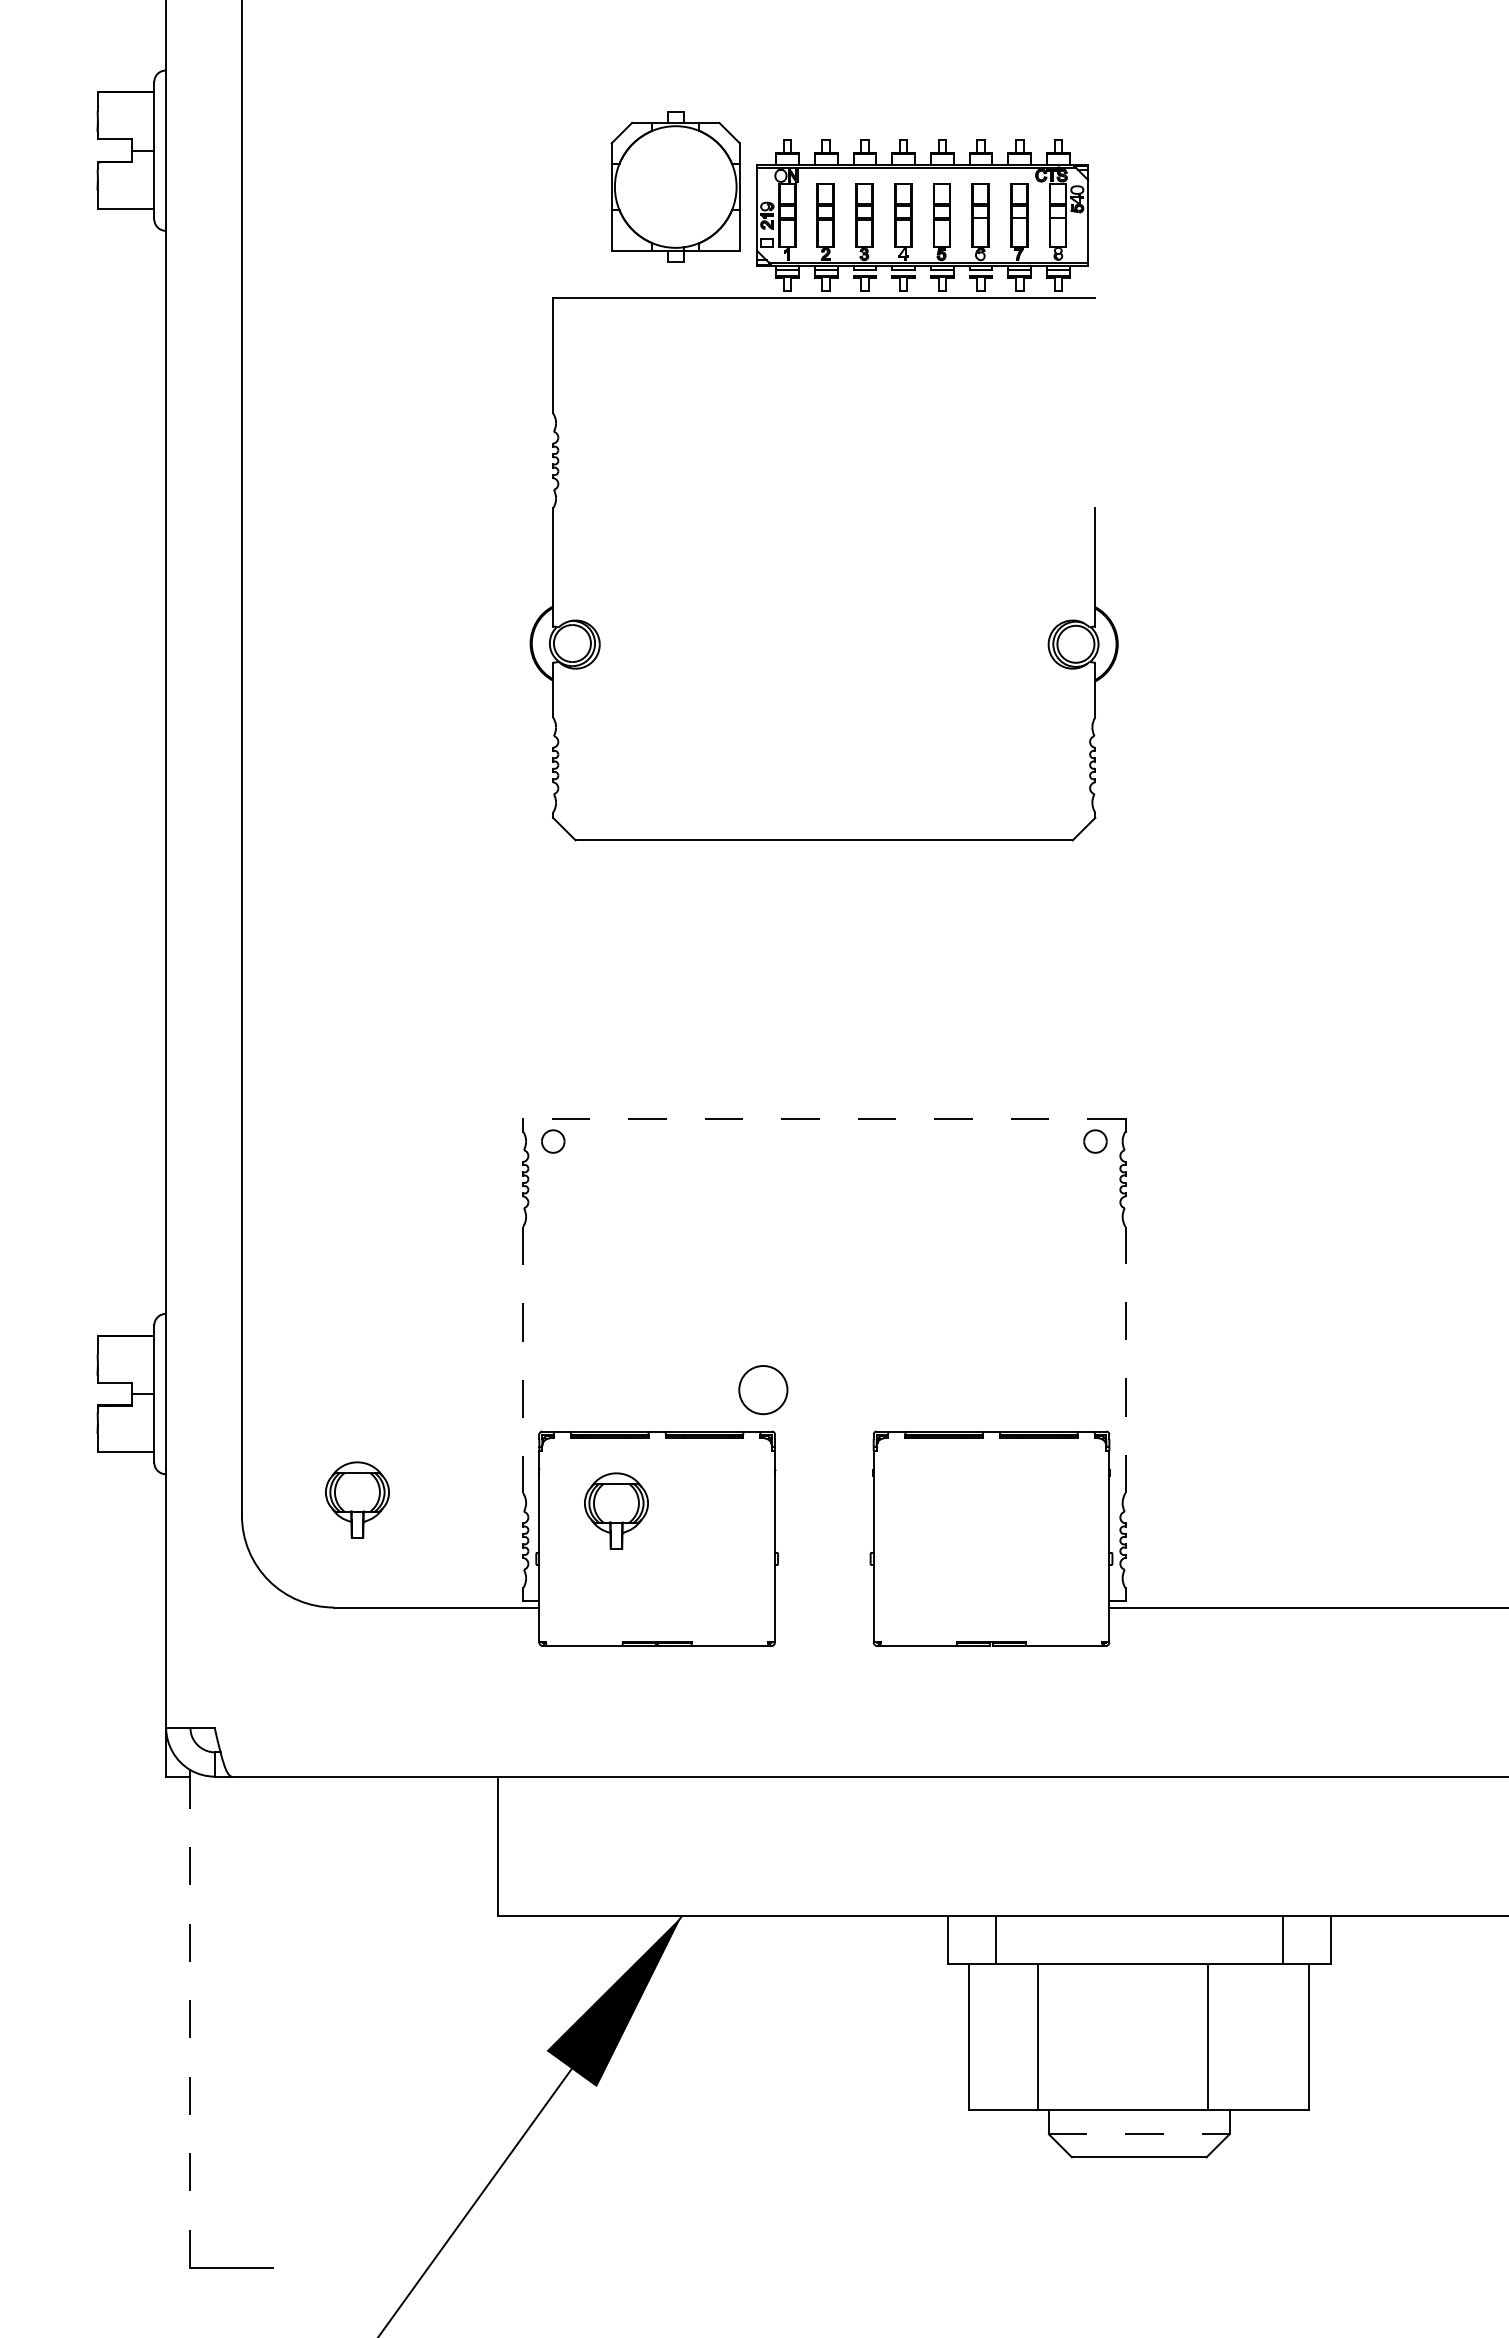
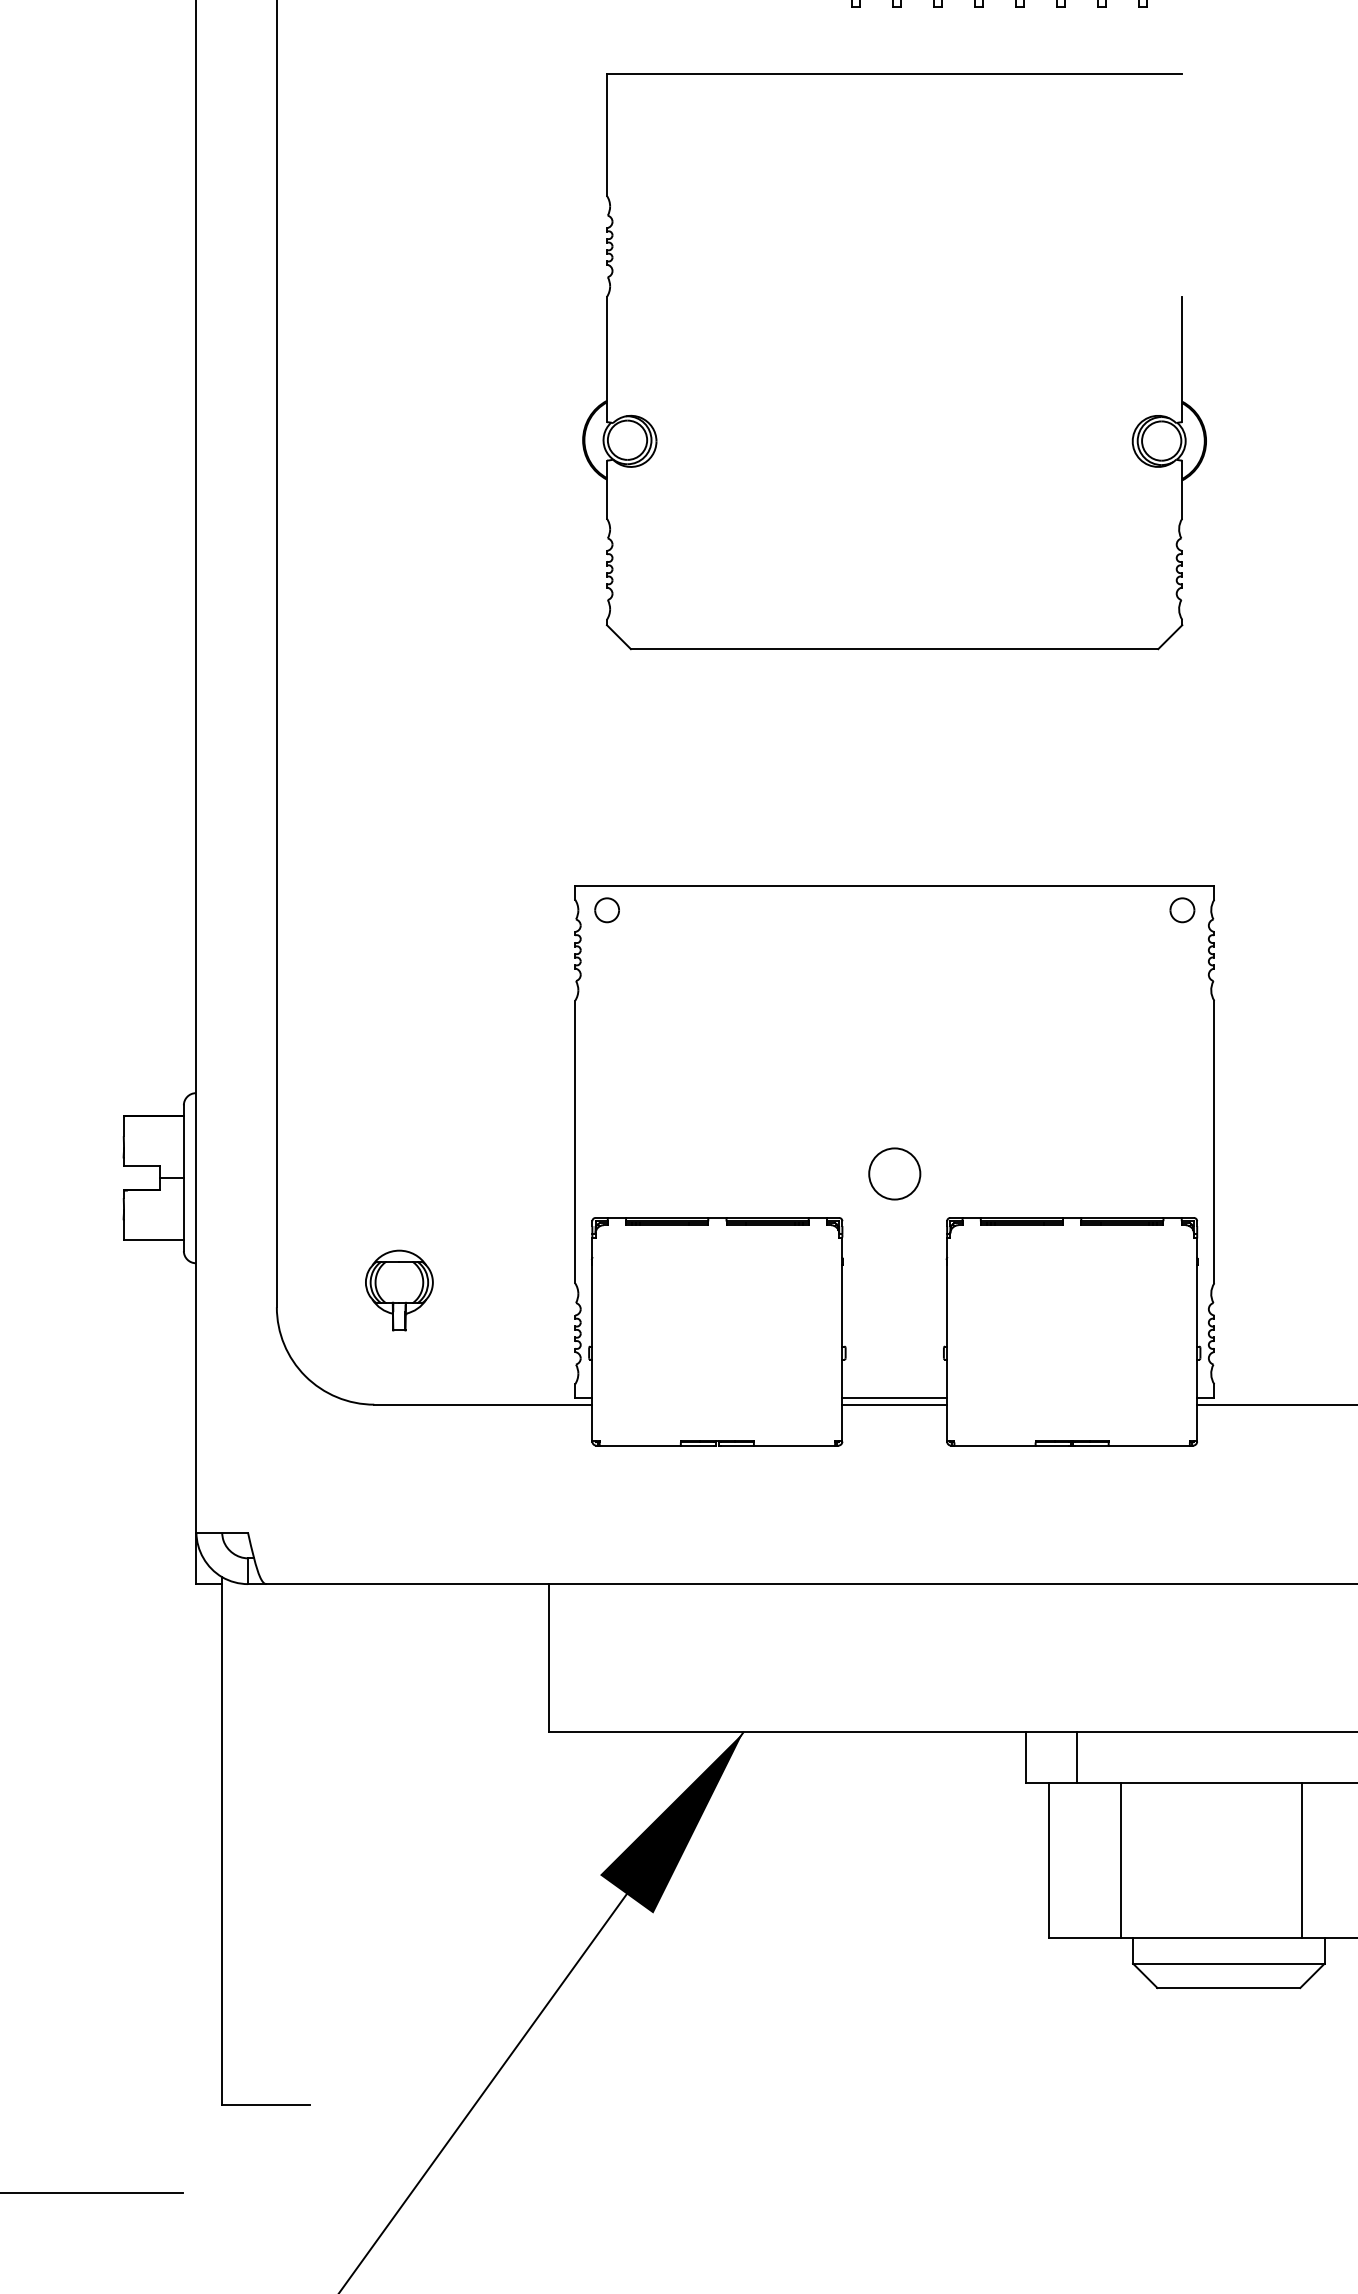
part: (600, 639) -> (657, 435), moved
line: (823, 1119) -> (893, 886), dashed -> solid
line: (1125, 1359) -> (1214, 1141), dashed -> solid
line: (523, 1360) -> (575, 1142), dashed -> solid
part: (763, 1390) -> (894, 1174), moved
part: (616, 1510) -> (674, 1301), removed
line: (824, 1600) -> (894, 1397), added
line: (824, 1607) -> (894, 1404), added
line: (190, 2022) -> (222, 1844), dashed -> solid
line: (1139, 2134) -> (1229, 1963), dashed -> solid

